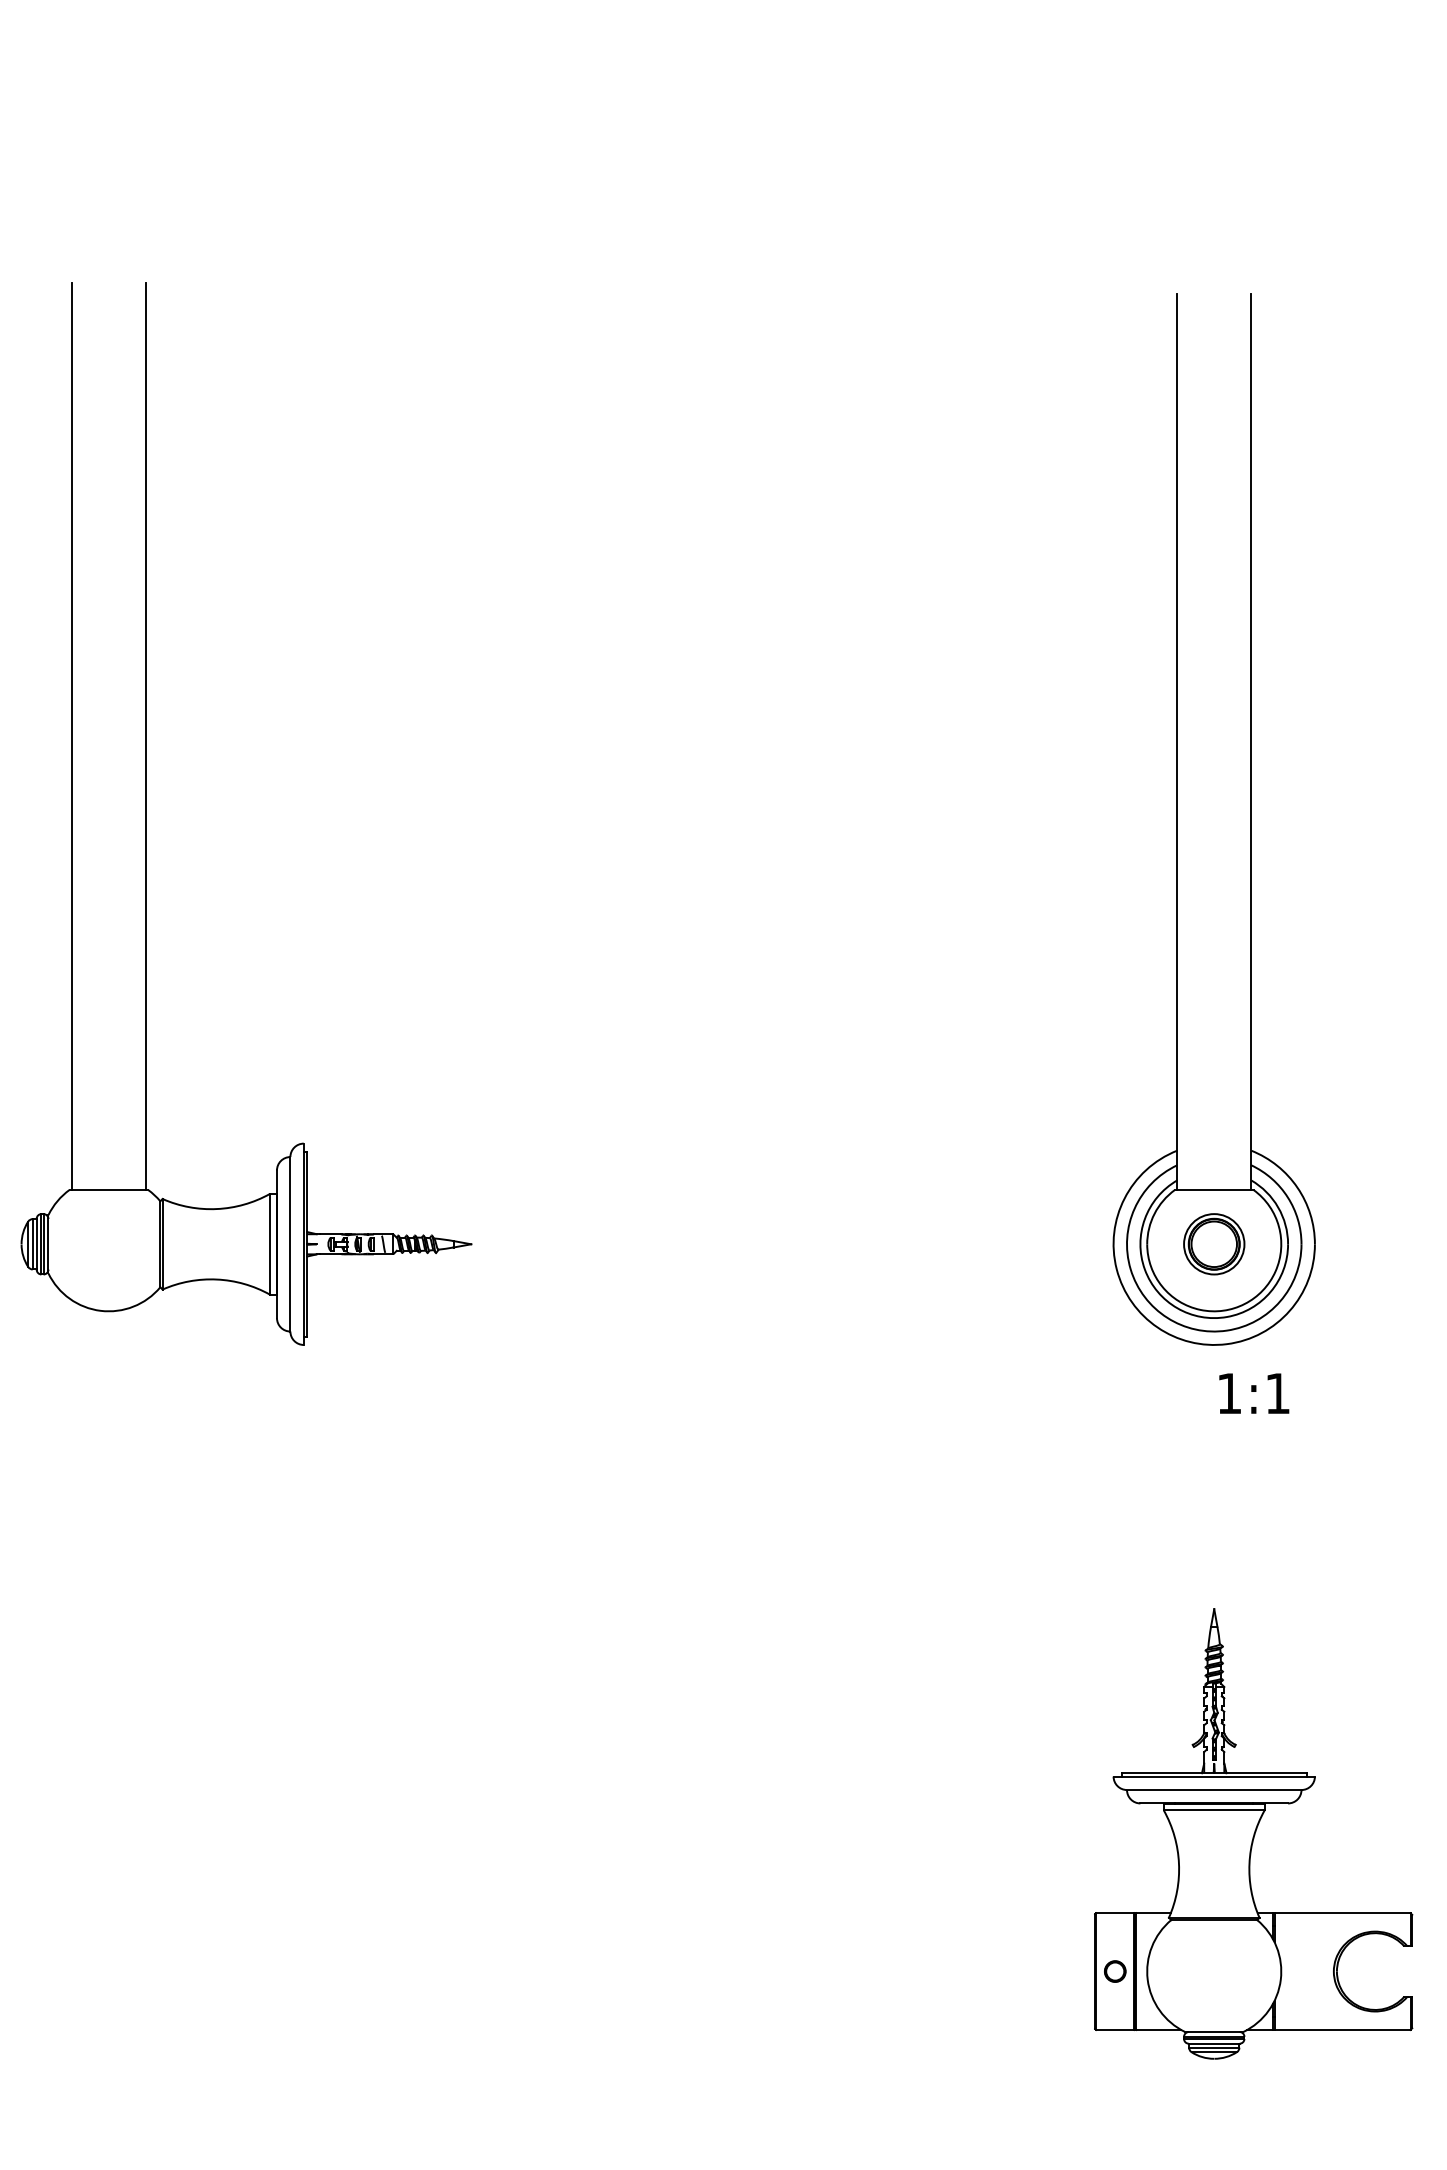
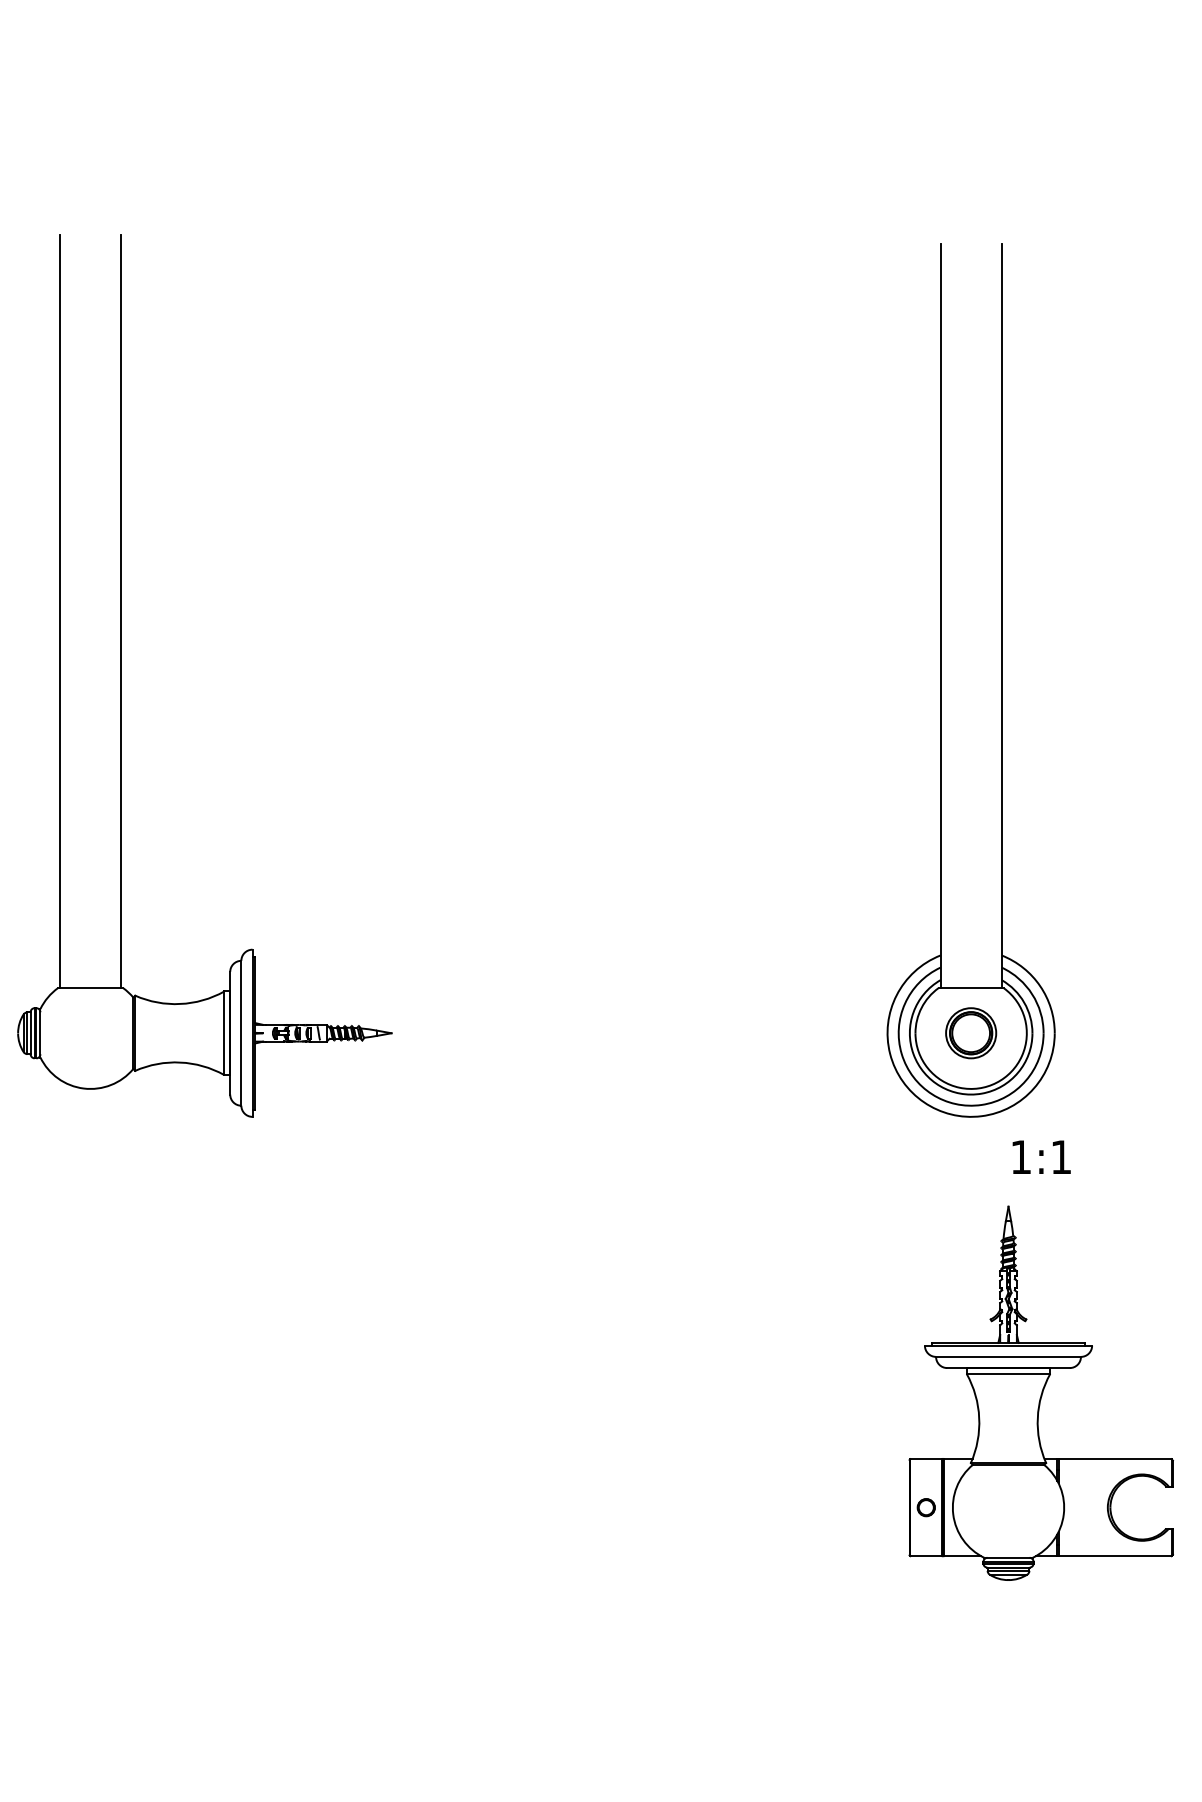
part: (1177, 819) -> (940, 680), moved
part: (1253, 1833) -> (1041, 1393), moved

